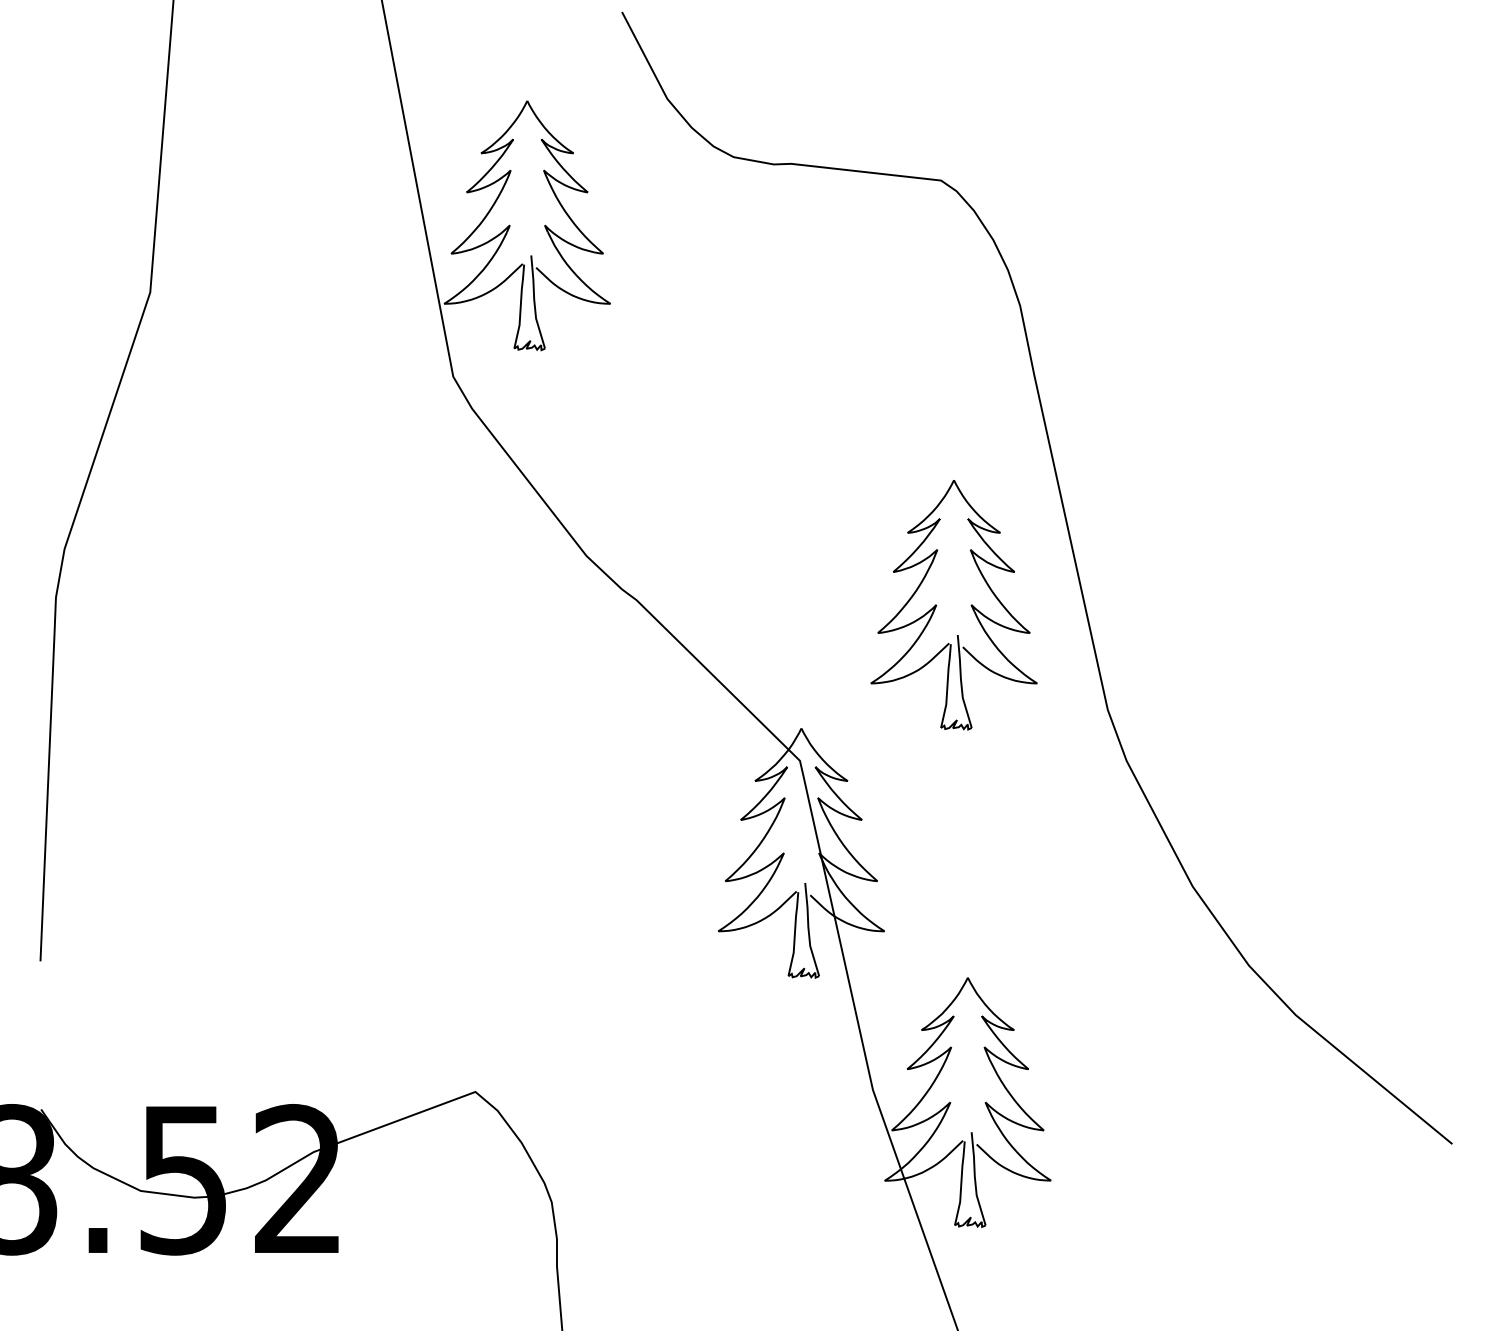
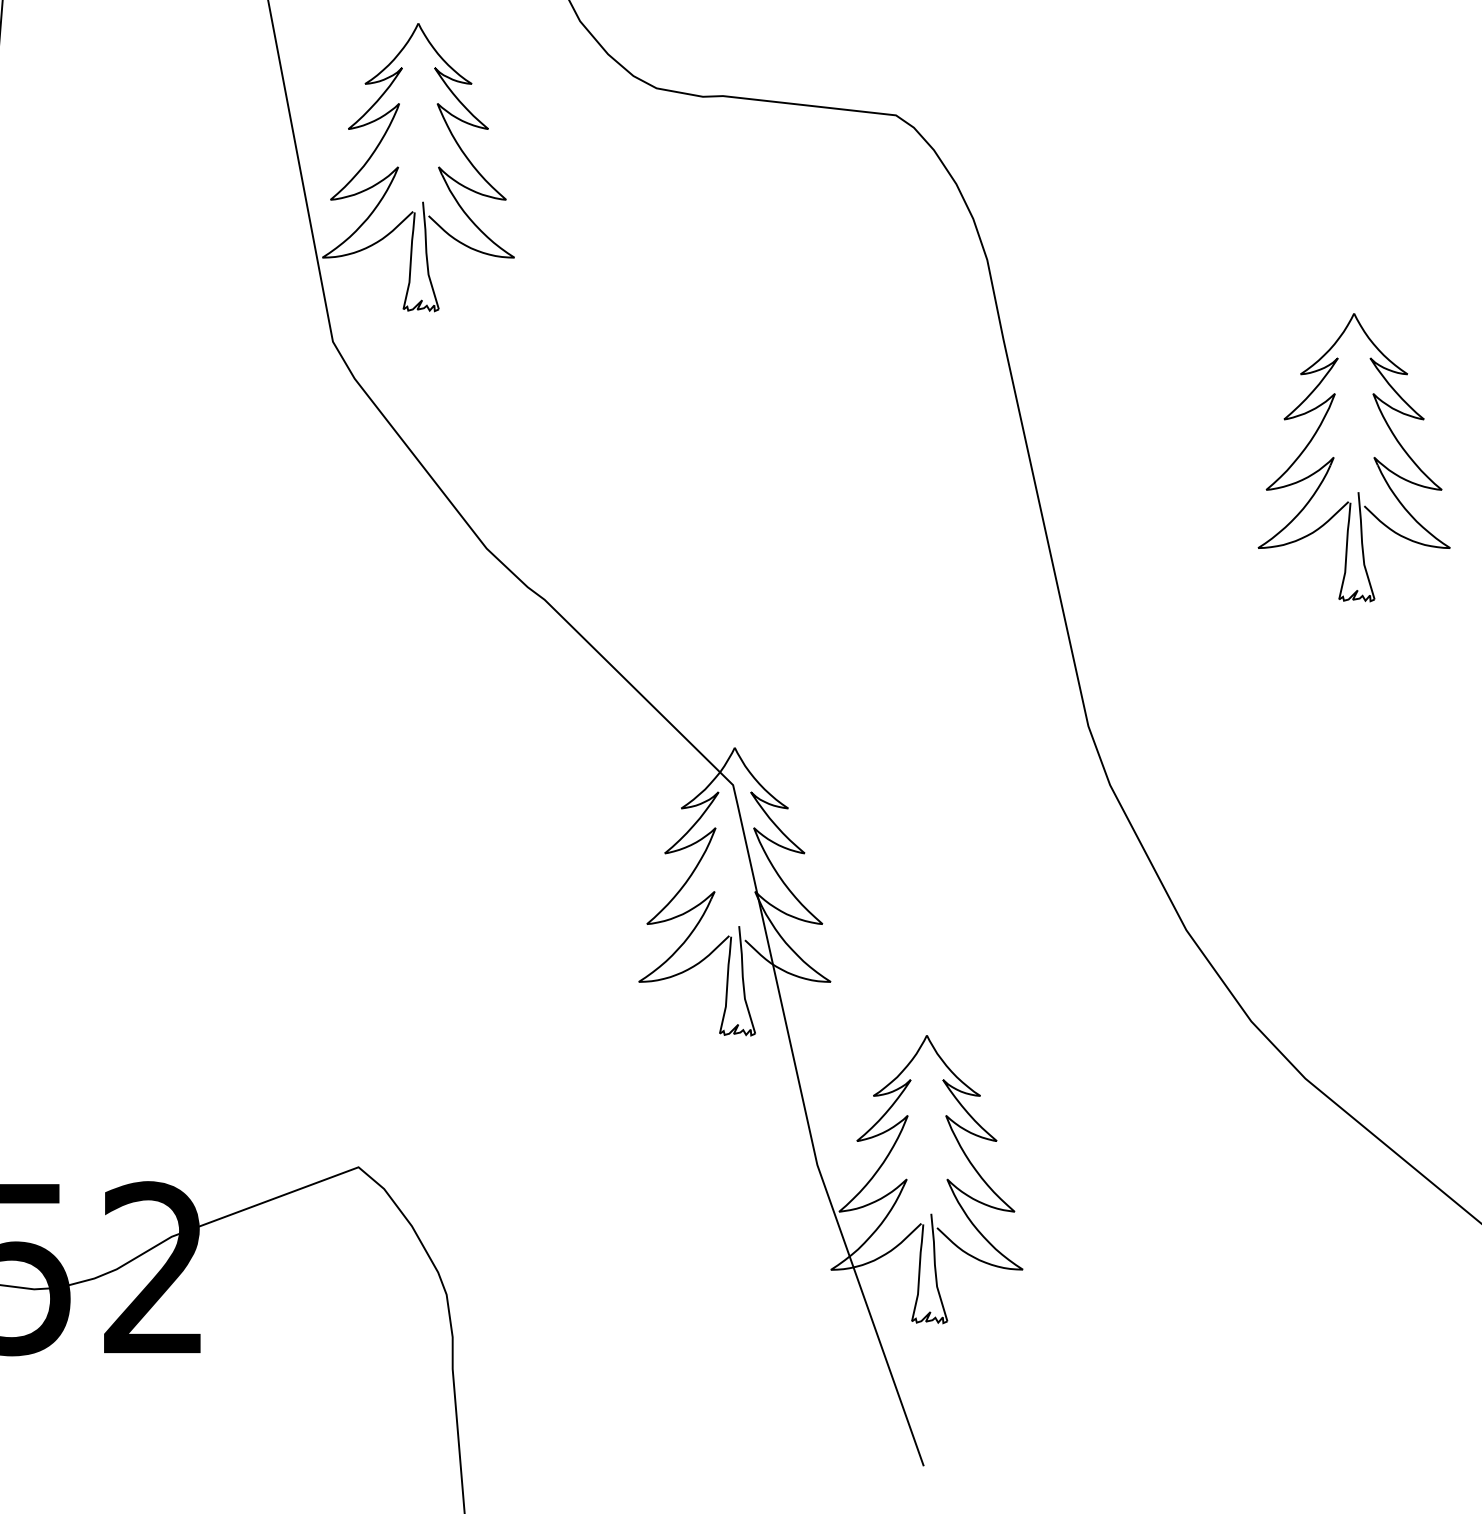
part: (937, 605) -> (1335, 458), moved

